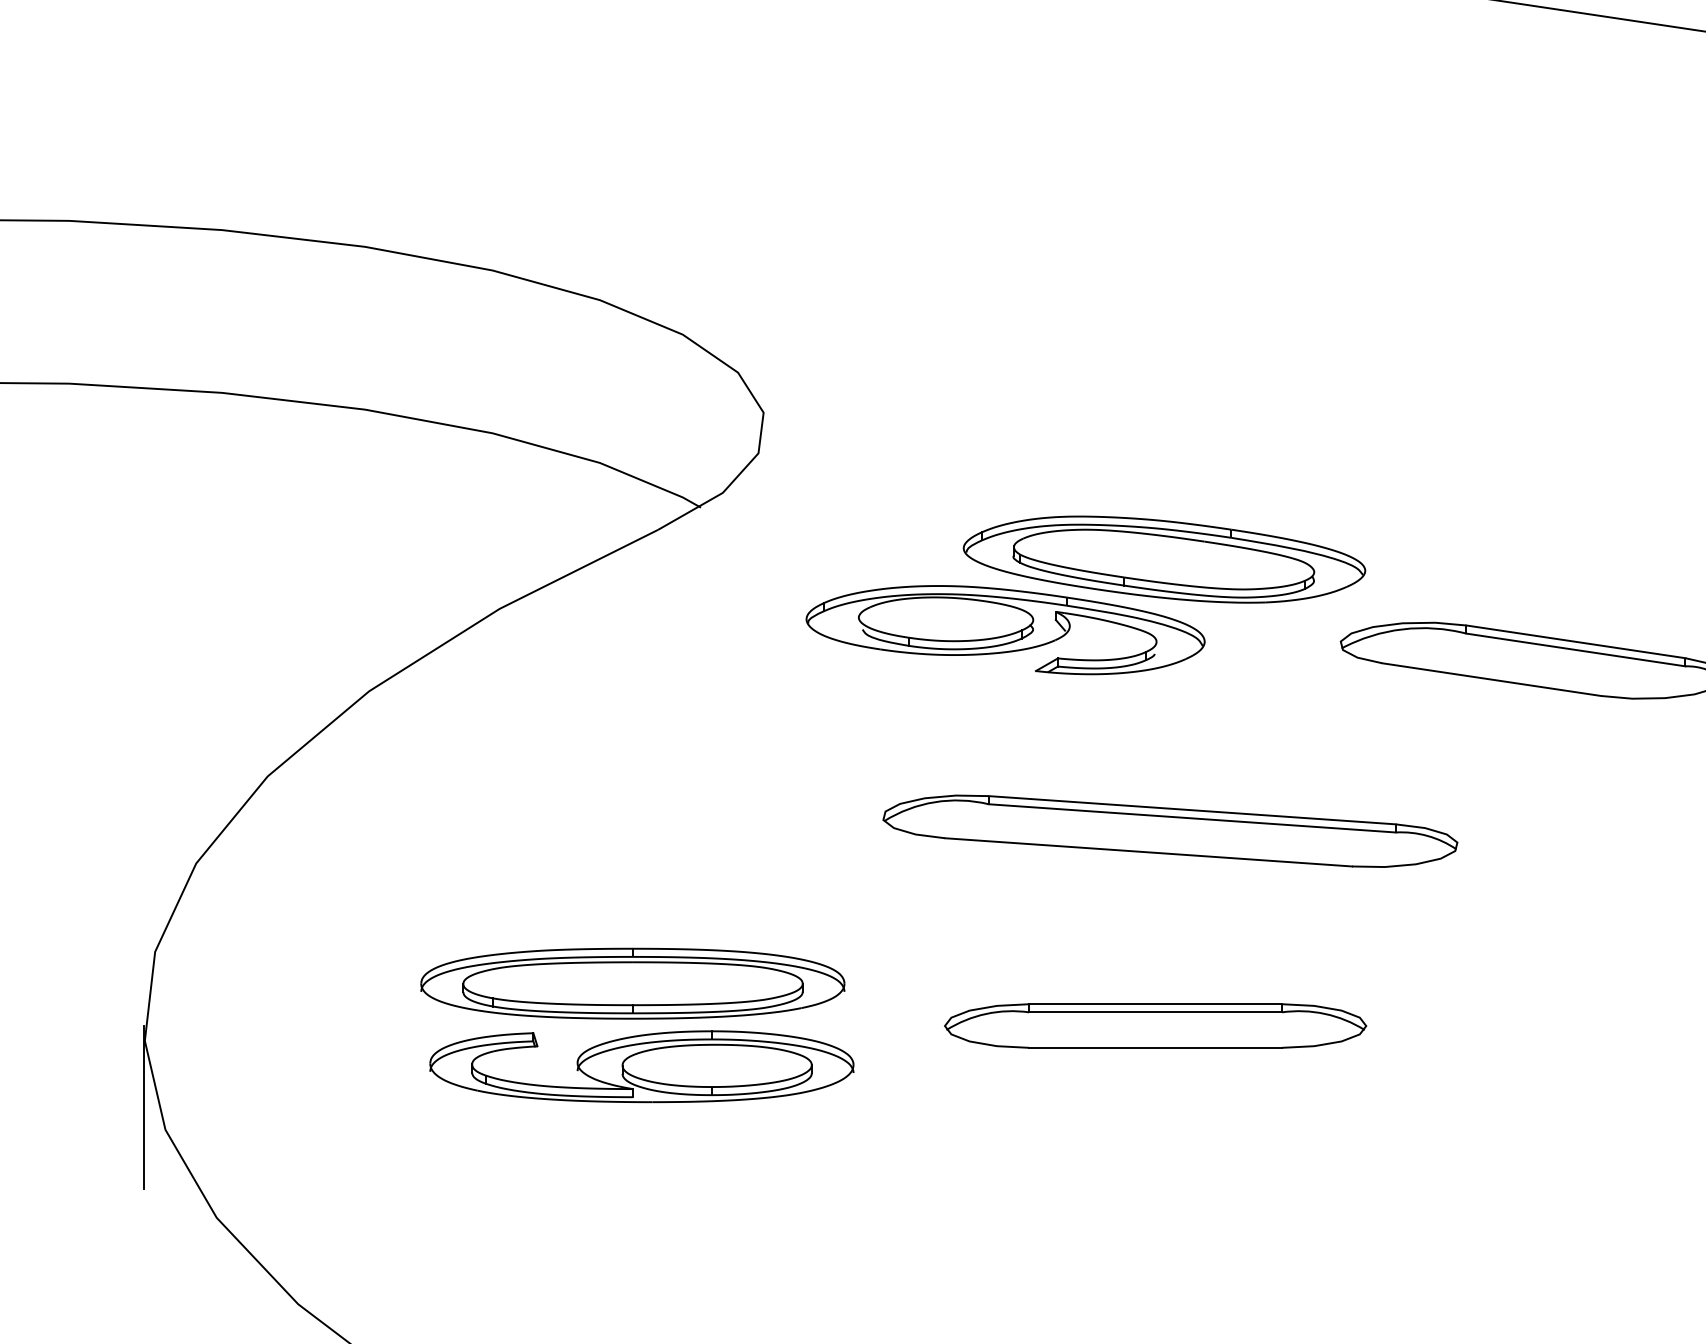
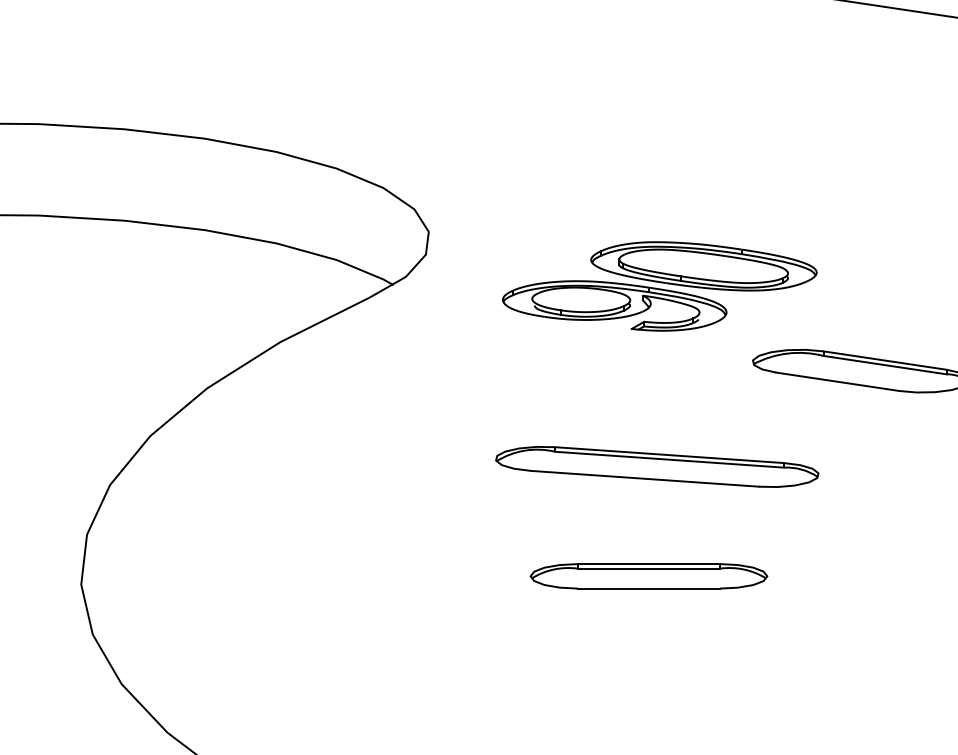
part: (1085, 595) -> (659, 286), moved
part: (636, 1024) -> (357, 575), removed
line: (145, 1106) -> (81, 621), removed

